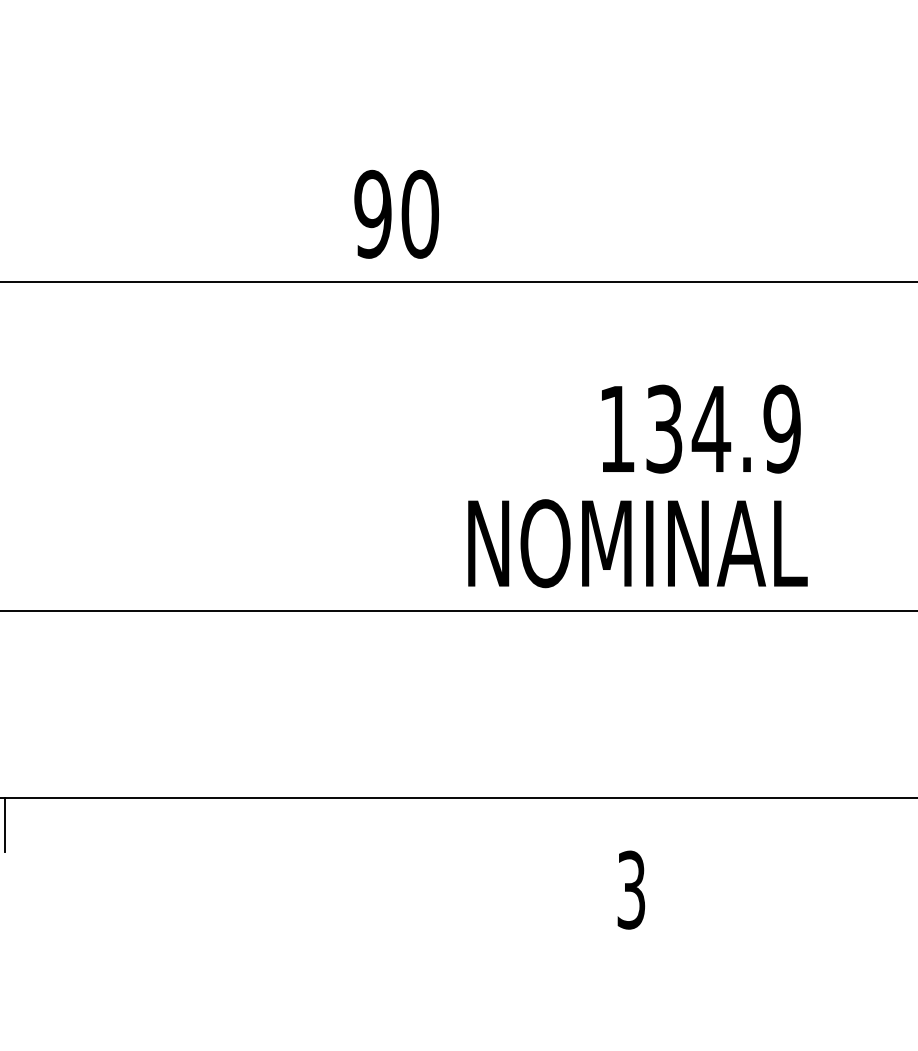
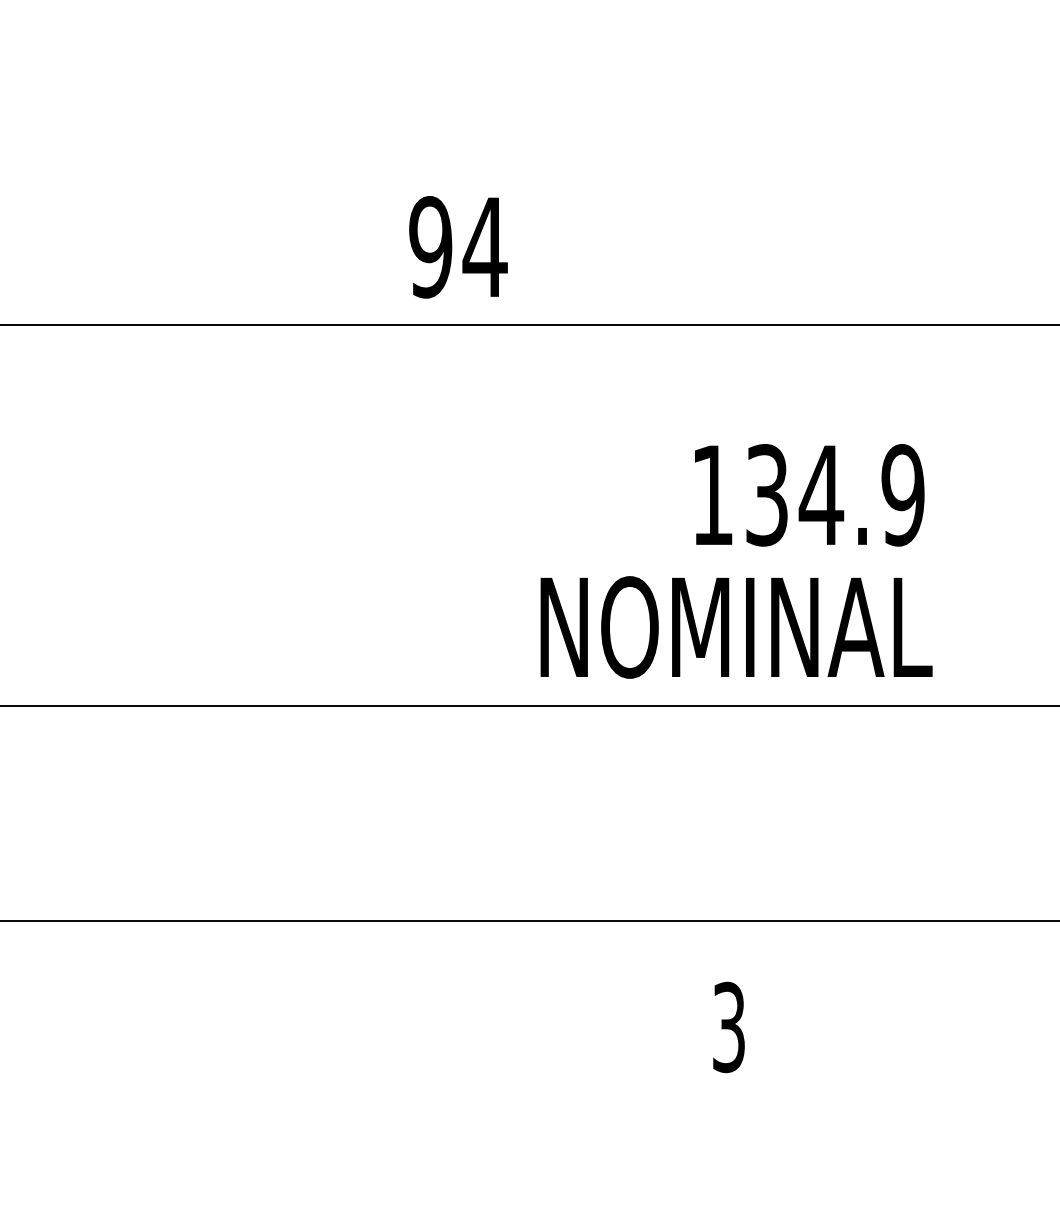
text: (419, 213) -> (484, 246), 90 -> 94
line: (5, 825) -> (6, 952), removed

